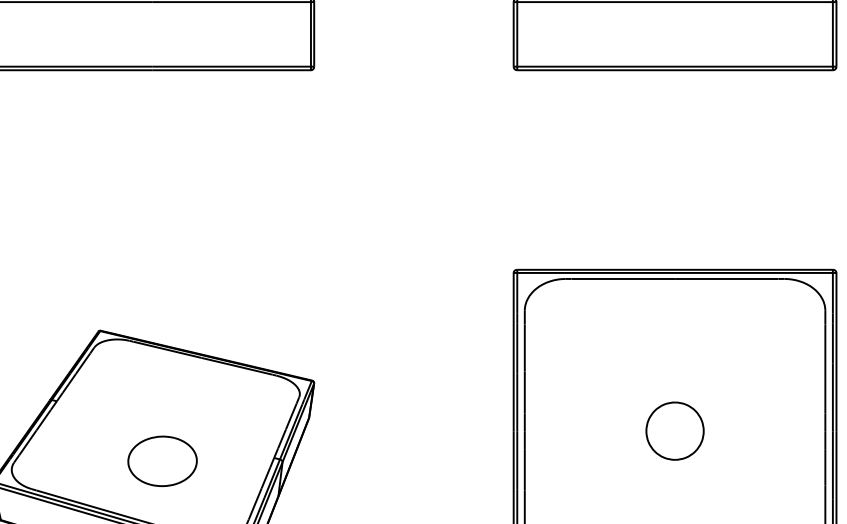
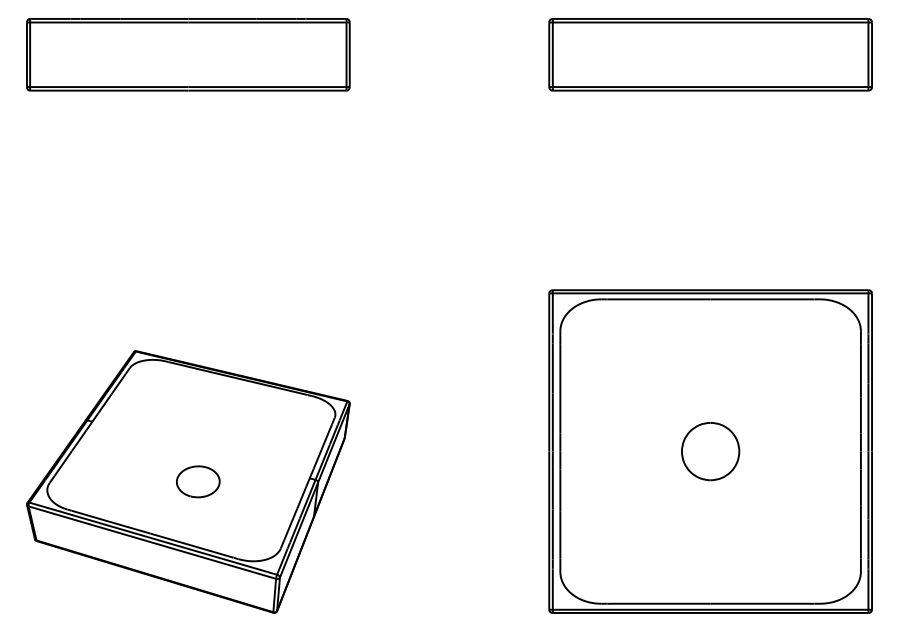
part: (162, 461) -> (198, 481), size x0.62

